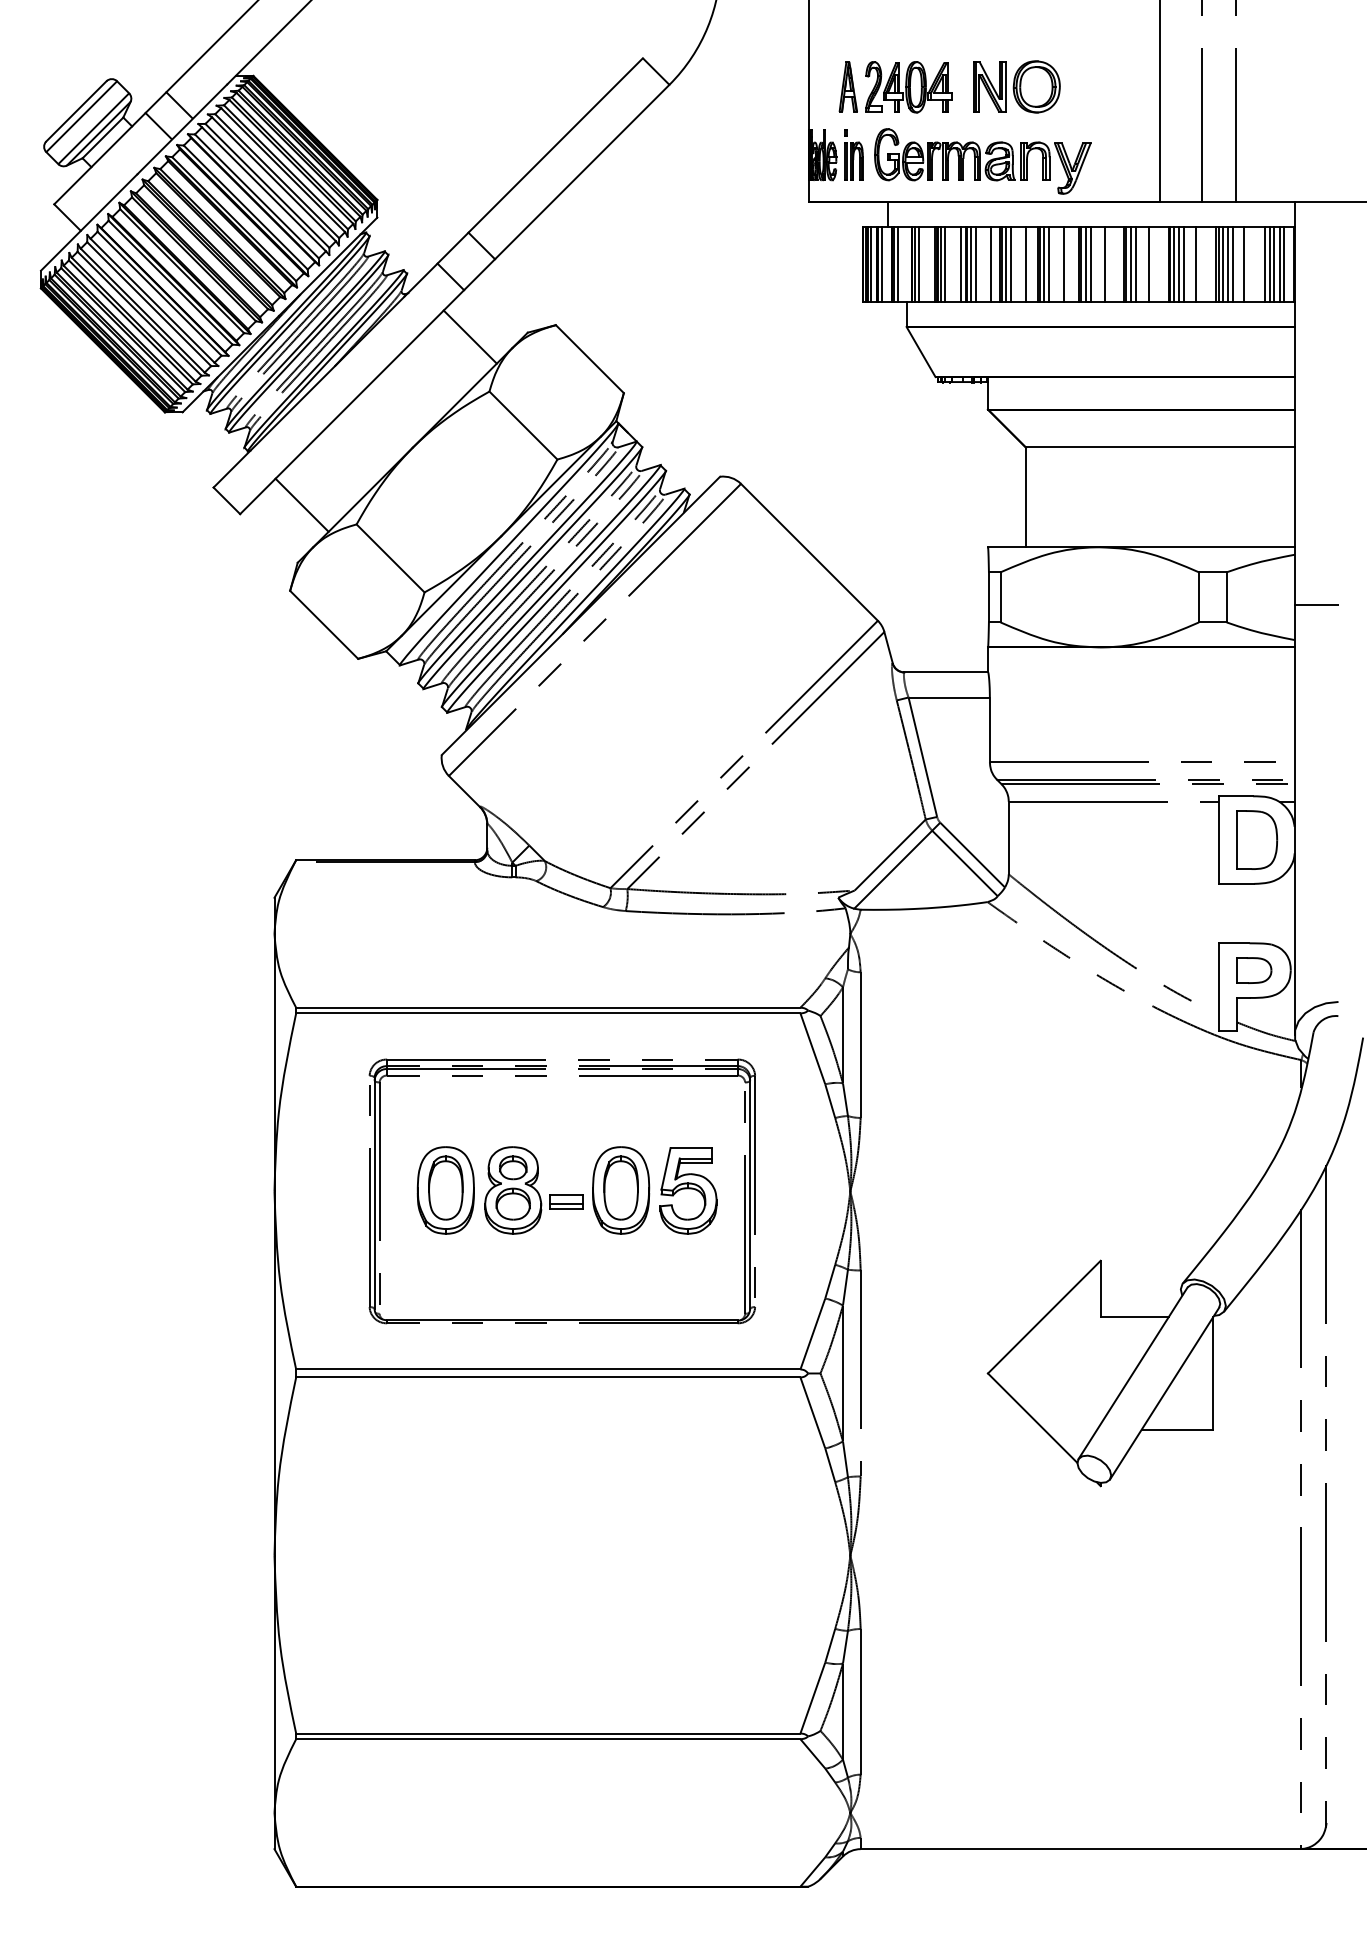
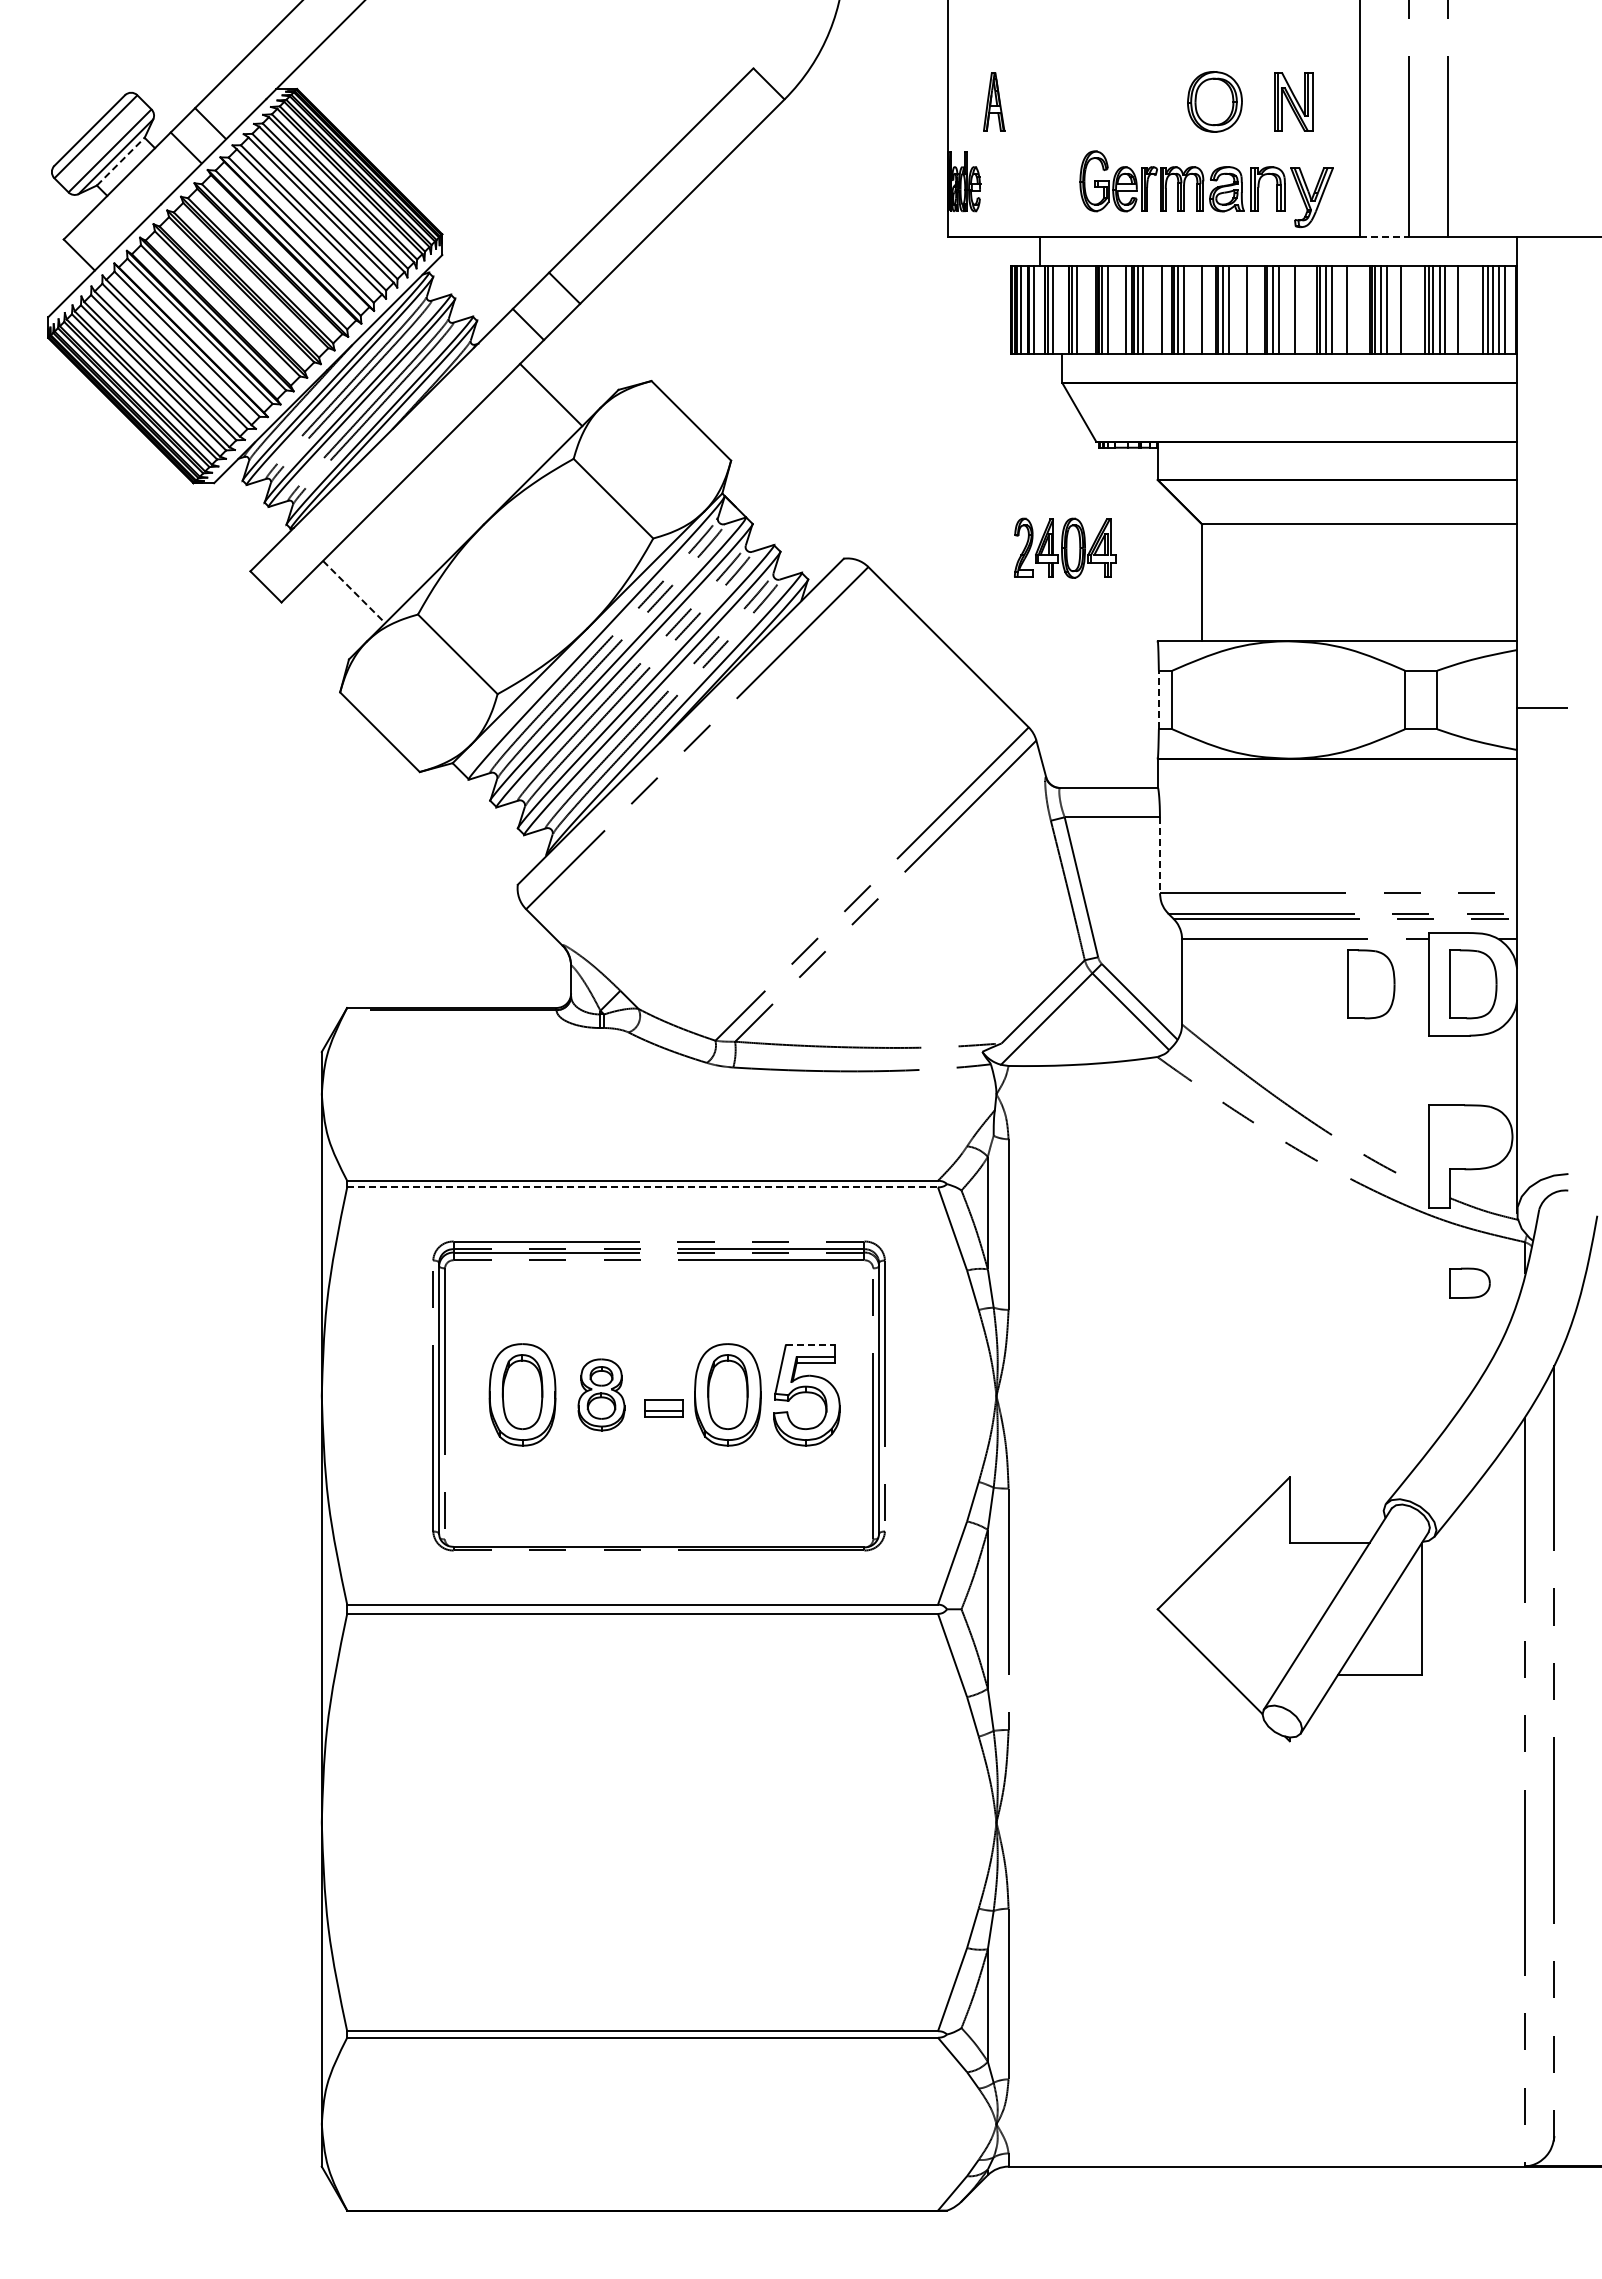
part: (909, 86) -> (1065, 547), moved
part: (989, 86) -> (1293, 101), moved
line: (102, 137) -> (120, 161), solid -> dashed
part: (853, 154) -> (1000, 181), removed
part: (982, 161) -> (1206, 189), moved
line: (1181, 201) -> (1384, 236), solid -> dashed
line: (302, 505) -> (354, 592), solid -> dashed
line: (988, 596) -> (1158, 699), solid -> dashed
line: (989, 730) -> (1159, 855), solid -> dashed
part: (1170, 840) -> (1371, 984), added
part: (1254, 969) -> (1469, 1282), moved
line: (549, 1013) -> (643, 1187), solid -> dashed
line: (691, 1148) -> (810, 1345), solid -> dashed
part: (513, 1190) -> (601, 1394), size x0.7

